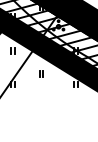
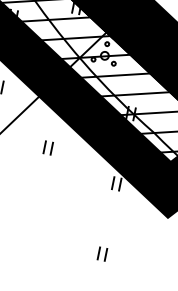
part: (75, 117) -> (101, 253), added

